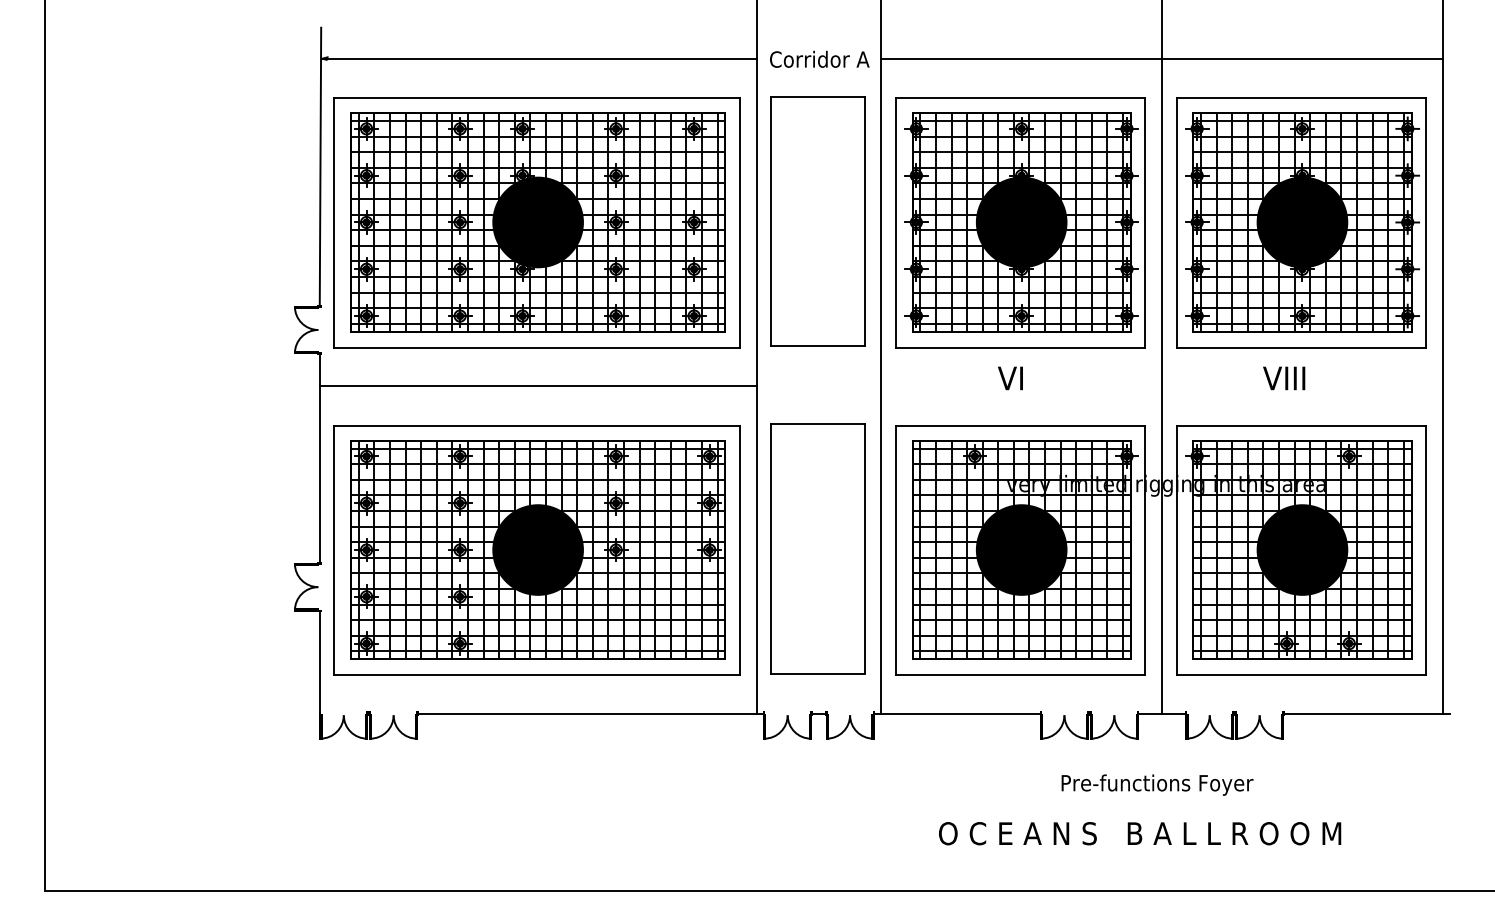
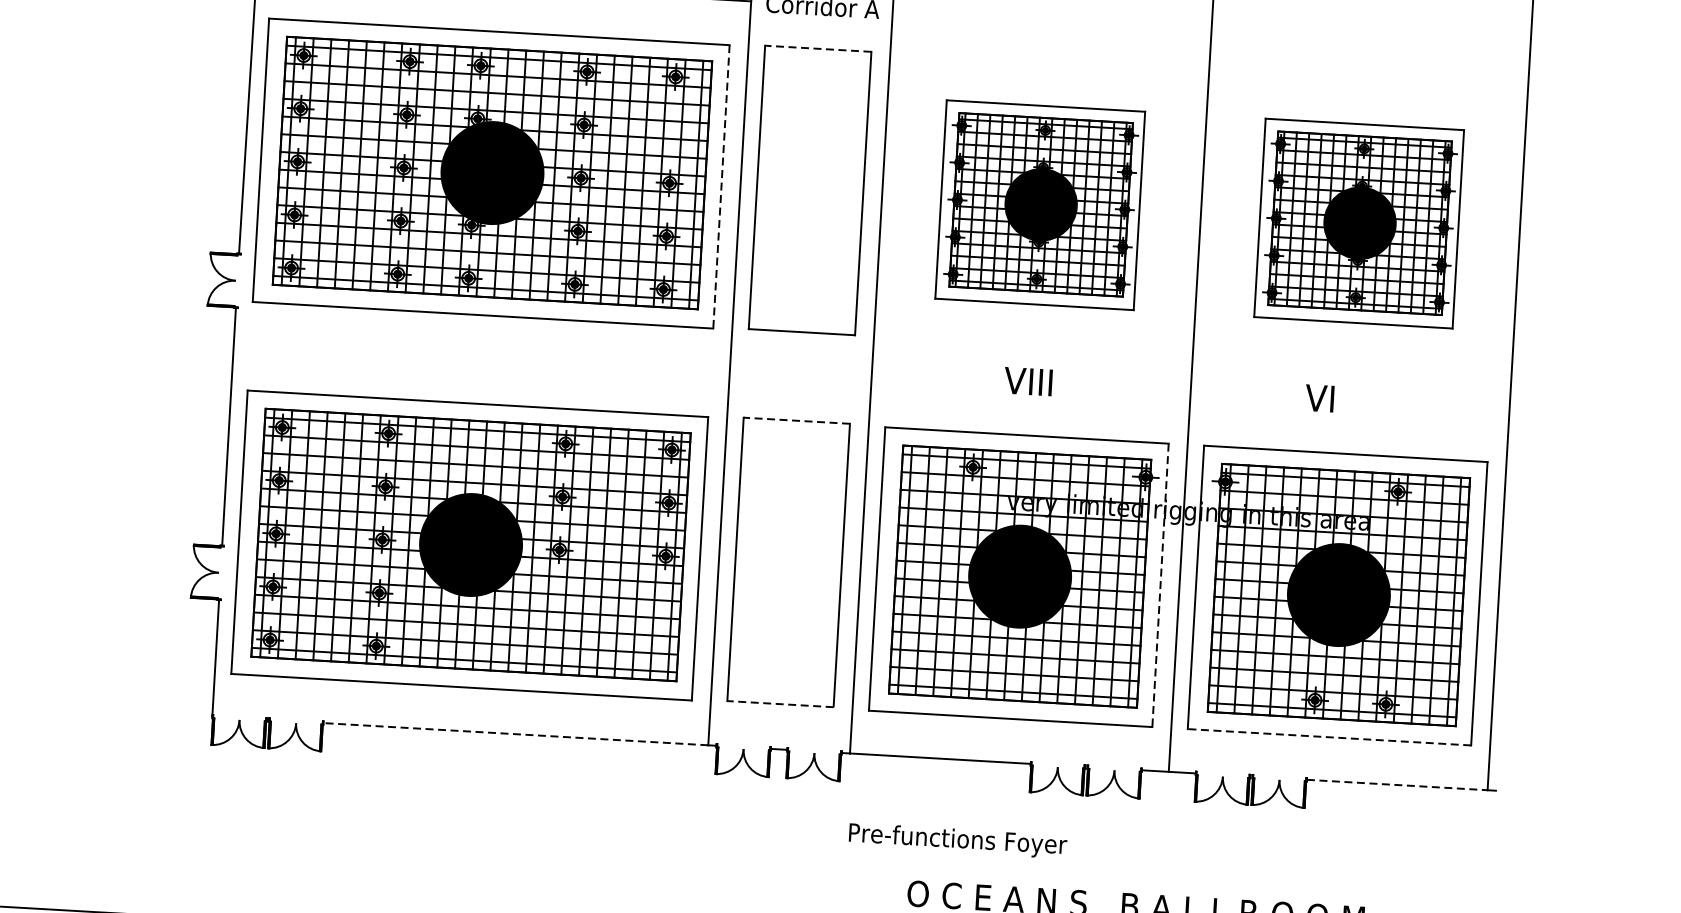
line: (1161, 58) -> (1211, 27), removed
line: (817, 96) -> (817, 48), solid -> dashed
part: (1020, 222) -> (1040, 204), size x0.7
part: (1301, 222) -> (1359, 223), size x0.7
line: (739, 223) -> (721, 187), solid -> dashed
text: (1034, 378) -> (1045, 382), VI -> VIII
text: (1299, 378) -> (1346, 400), VIII -> VI
line: (537, 386) -> (481, 359), removed
line: (817, 424) -> (796, 420), solid -> dashed
line: (1145, 550) -> (1160, 585), solid -> dashed
line: (817, 674) -> (780, 704), solid -> dashed
line: (1301, 675) -> (1329, 737), solid -> dashed
line: (586, 713) -> (515, 733), solid -> dashed
line: (1363, 713) -> (1397, 784), solid -> dashed
text: (1157, 784) -> (958, 840), moved

